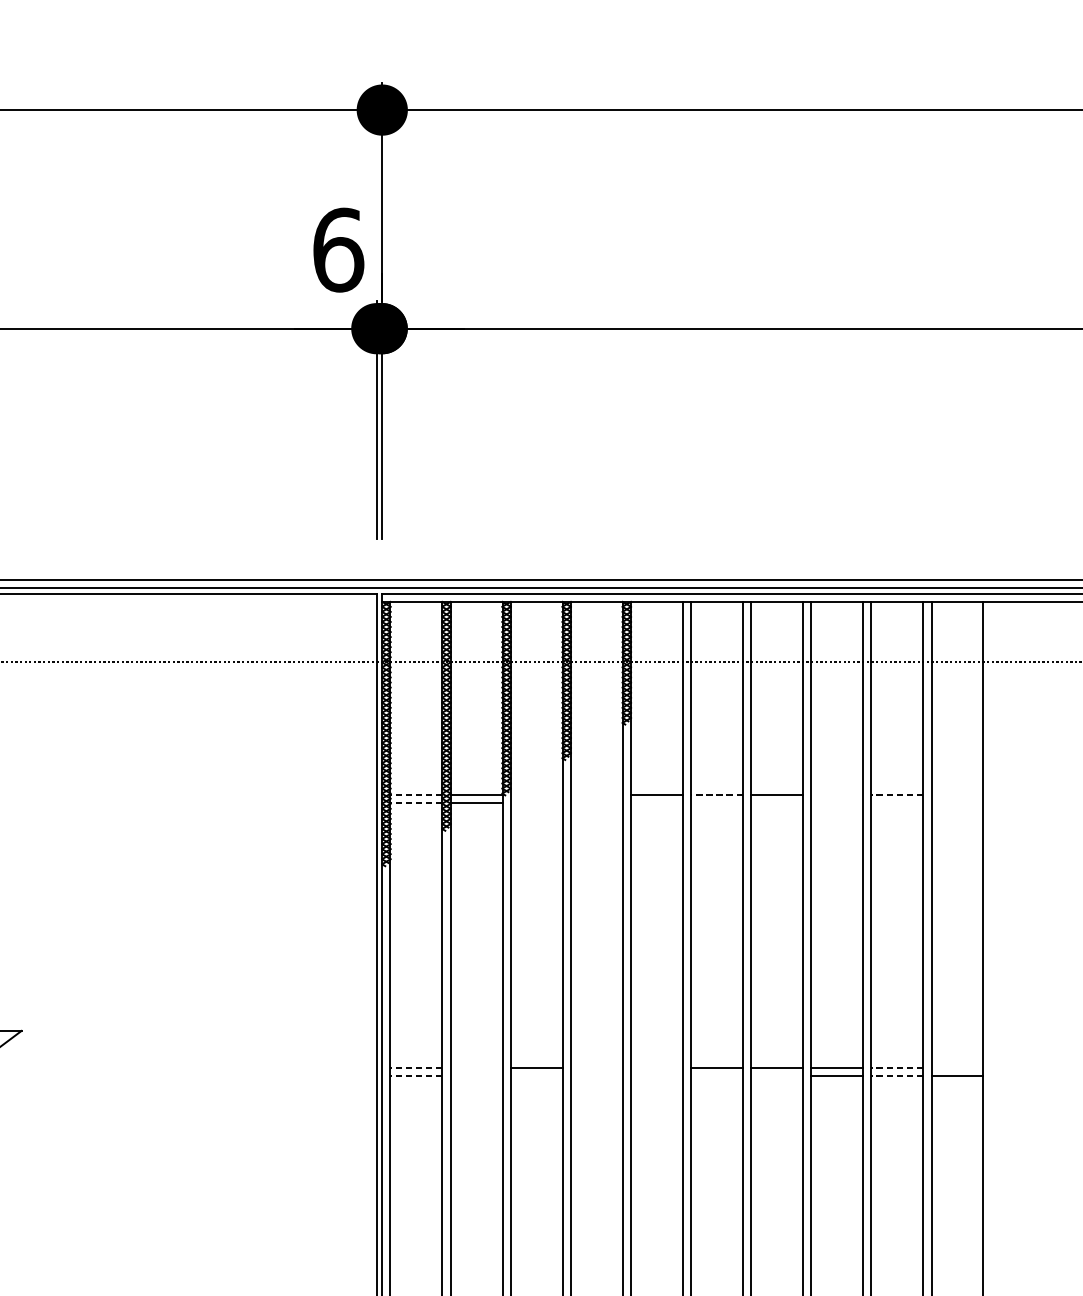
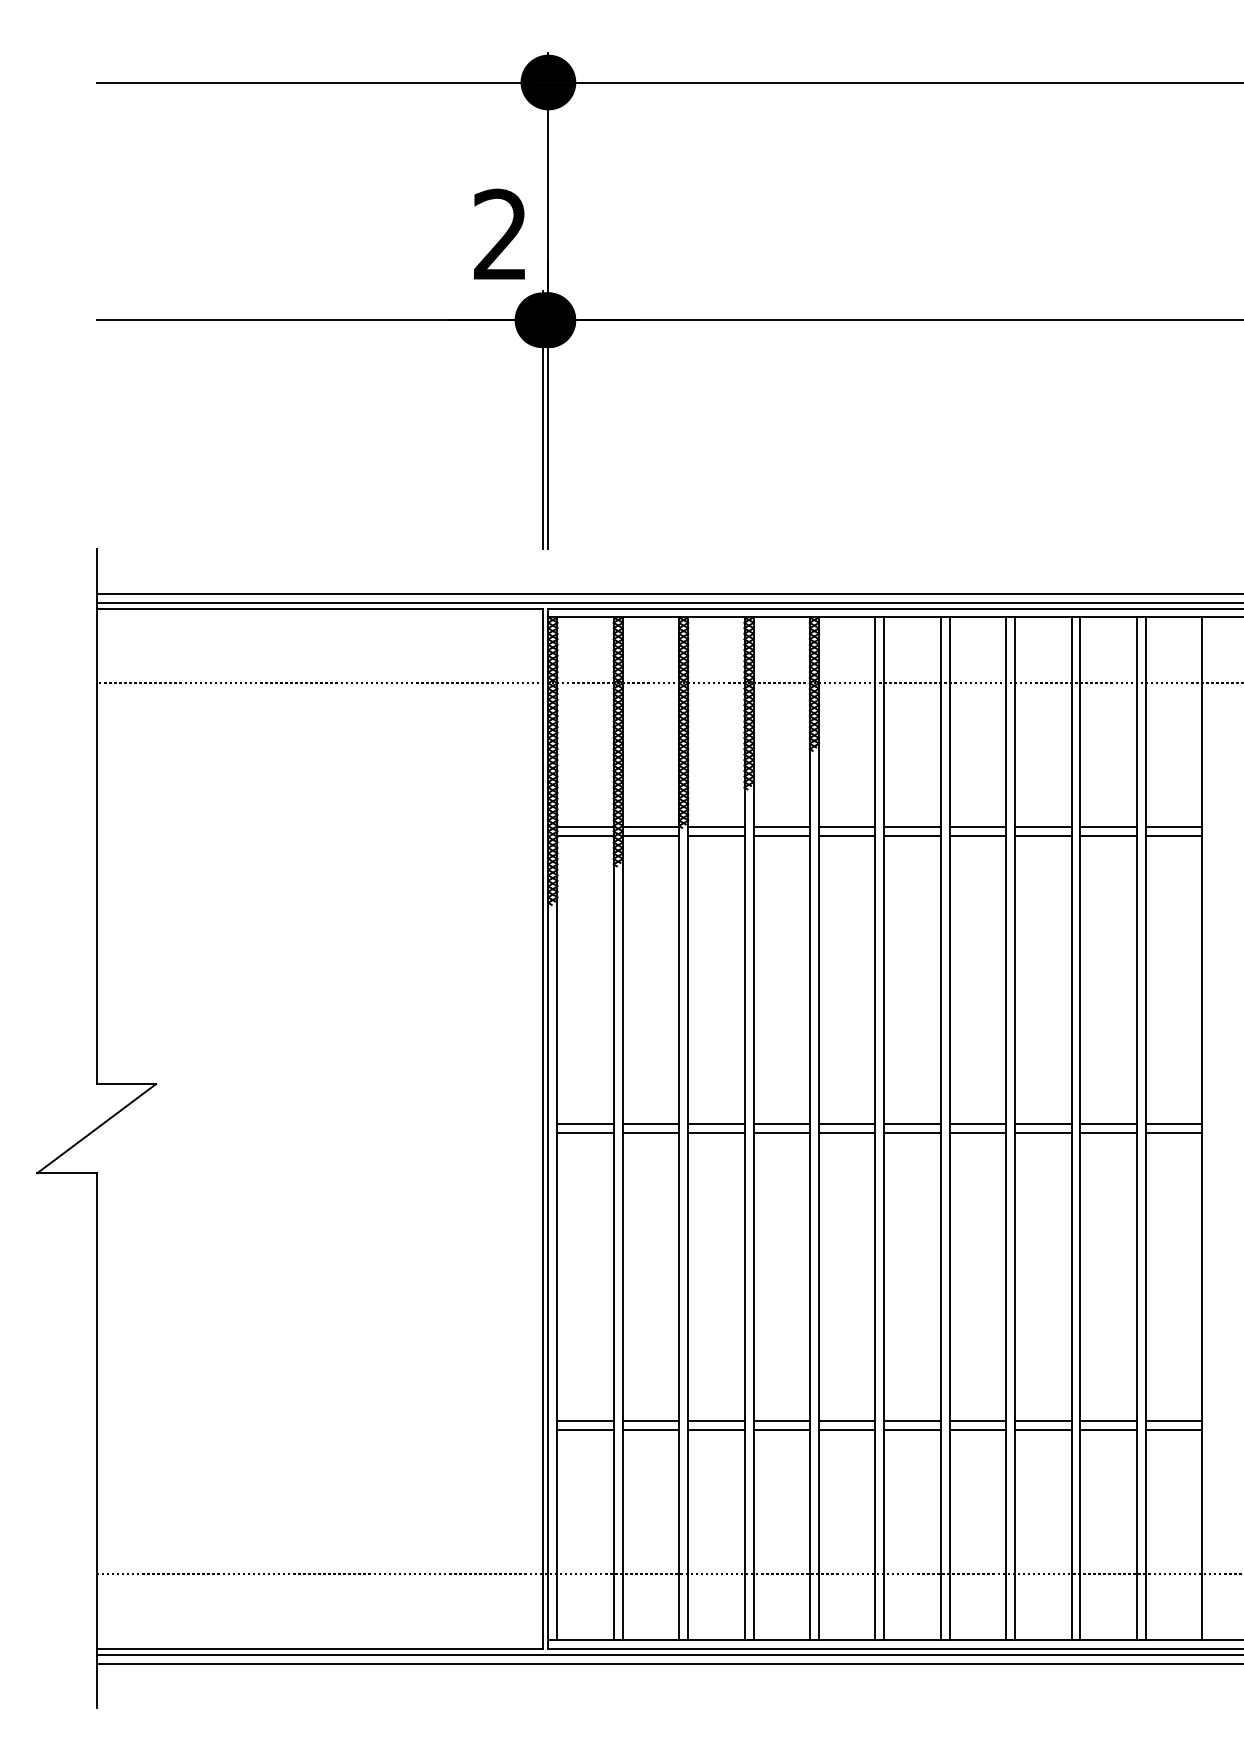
text: (338, 249) -> (500, 234), 6 -> 2
line: (416, 795) -> (585, 827), dashed -> solid
line: (536, 795) -> (716, 827), added
line: (596, 795) -> (781, 827), added
line: (717, 795) -> (912, 827), dashed -> solid
line: (837, 795) -> (1043, 827), added
line: (897, 795) -> (1108, 827), dashed -> solid
line: (956, 795) -> (1173, 827), added
line: (416, 802) -> (585, 835), dashed -> solid
line: (536, 802) -> (716, 835), added
line: (596, 802) -> (781, 835), added
line: (656, 802) -> (846, 835), added
line: (717, 802) -> (912, 835), added
line: (776, 802) -> (977, 835), added
line: (837, 802) -> (1043, 835), added
line: (897, 802) -> (1108, 835), added
line: (956, 802) -> (1173, 835), added
line: (416, 1068) -> (585, 1124), dashed -> solid
line: (476, 1068) -> (650, 1124), added
line: (596, 1068) -> (781, 1124), added
line: (656, 1068) -> (846, 1124), added
line: (897, 1068) -> (1108, 1124), dashed -> solid
line: (956, 1068) -> (1173, 1124), added
line: (416, 1076) -> (585, 1133), dashed -> solid
line: (476, 1076) -> (650, 1133), added
line: (536, 1076) -> (716, 1133), added
line: (596, 1076) -> (781, 1133), added
line: (656, 1076) -> (846, 1133), added
line: (717, 1076) -> (912, 1133), added
line: (776, 1076) -> (977, 1133), added
line: (897, 1076) -> (1108, 1133), dashed -> solid

